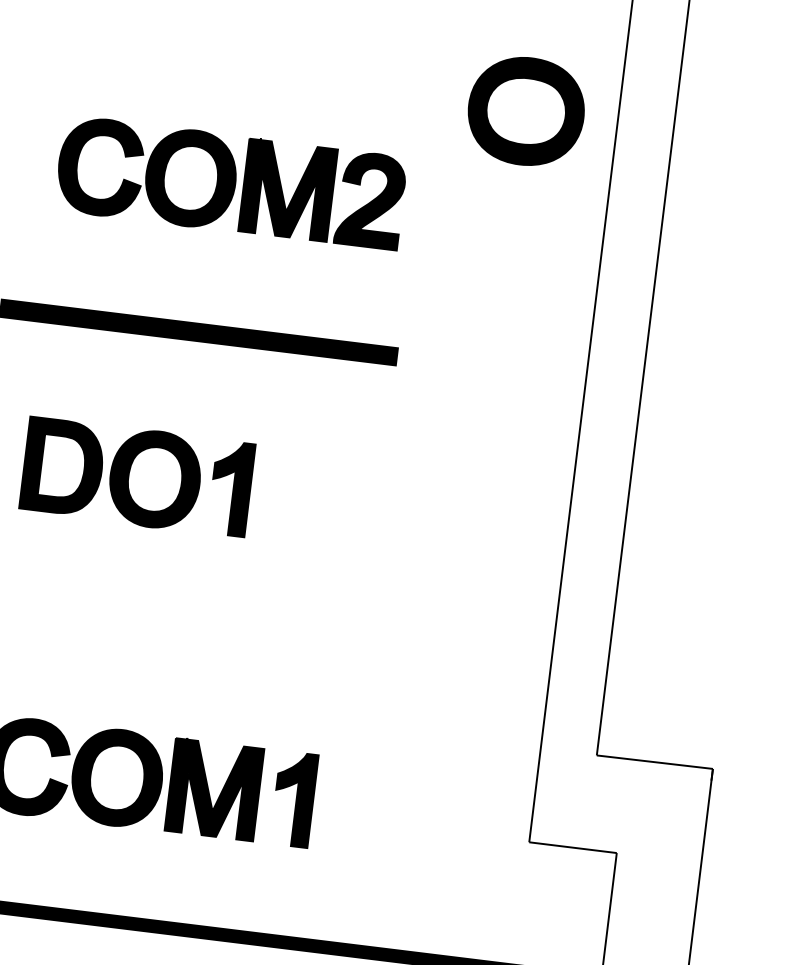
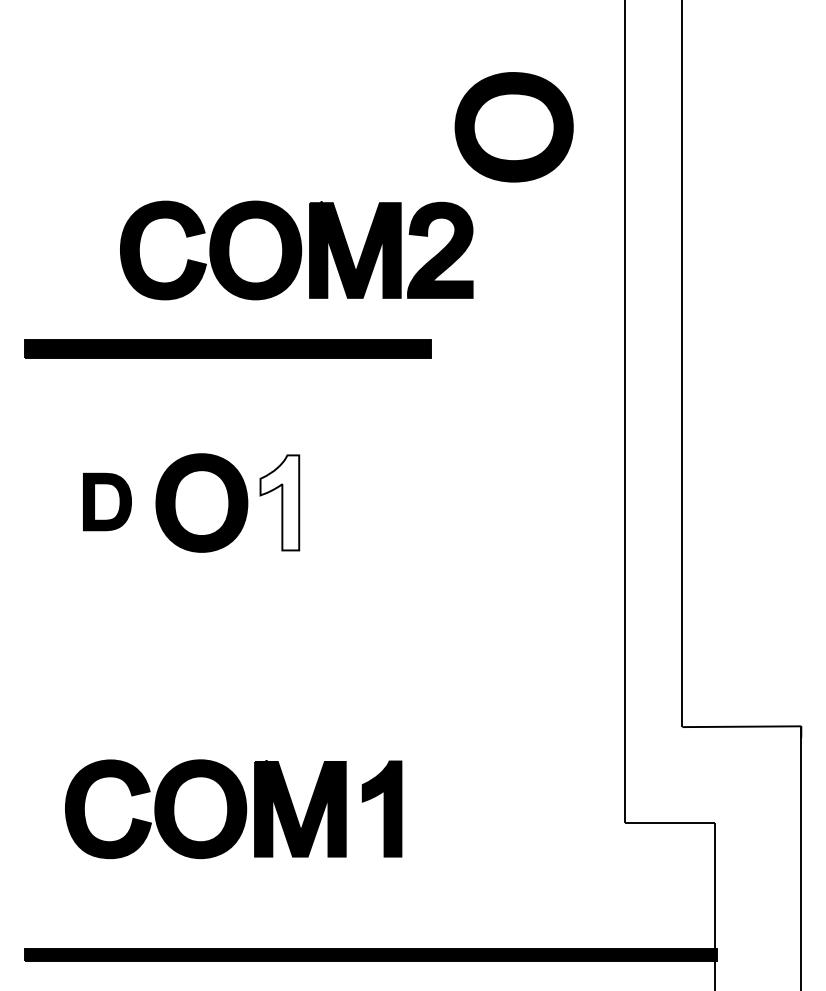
part: (525, 111) -> (513, 127), moved
part: (230, 183) -> (296, 250), moved
part: (63, 466) -> (107, 501), size x0.6
fill: (230, 488) -> (279, 502), removed

